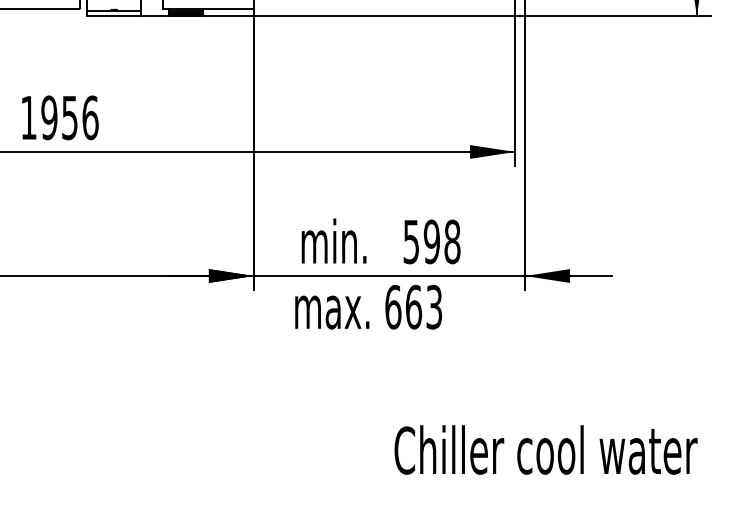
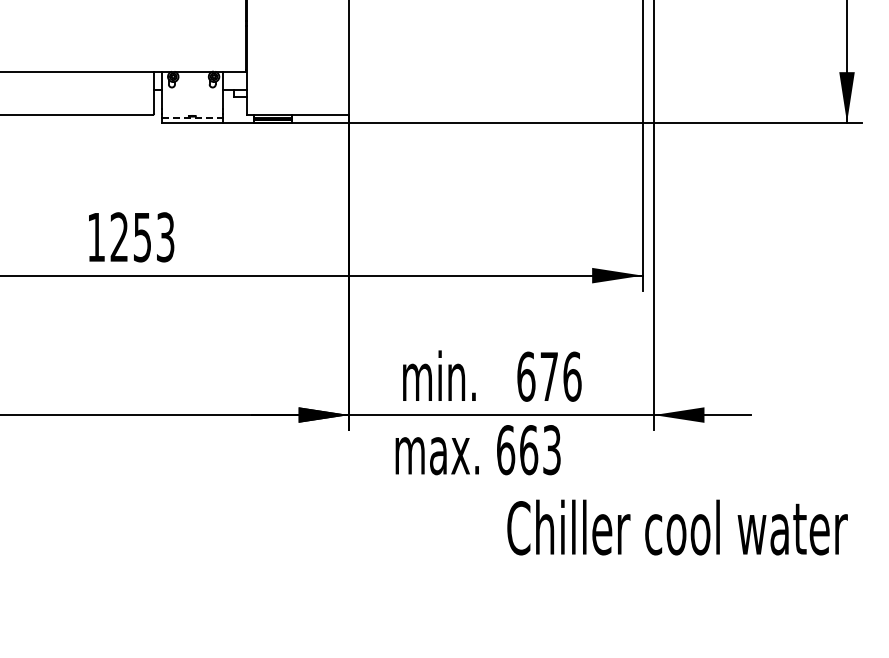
line: (114, 11) -> (192, 117), solid -> dashed
text: (69, 118) -> (142, 237), 1956 -> 1253
text: (432, 241) -> (549, 376), 598 -> 676
text: (546, 449) -> (677, 527), moved

